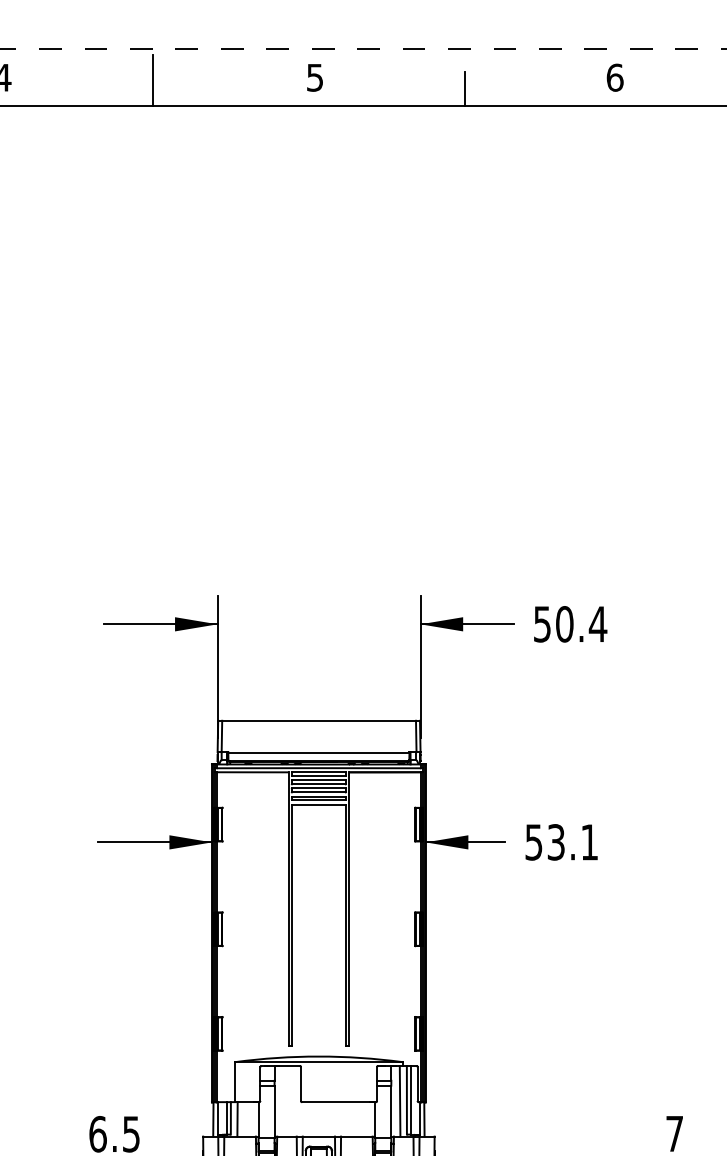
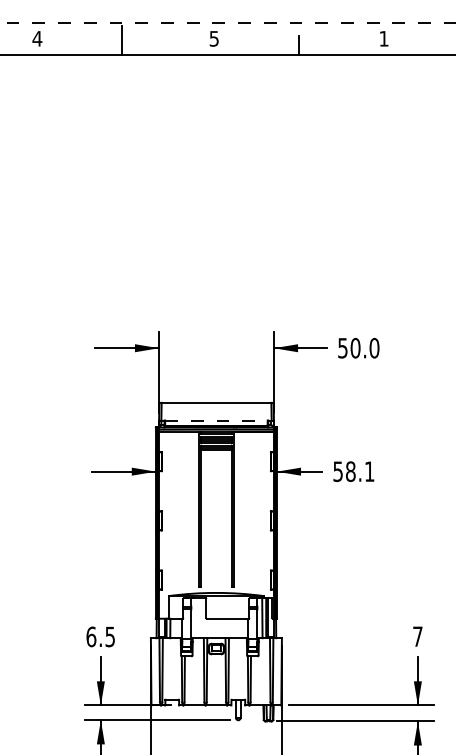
text: (614, 77) -> (383, 38), 6 -> 1
text: (598, 623) -> (374, 347), 50.4 -> 50.0
line: (319, 753) -> (216, 421), solid -> dashed
text: (555, 842) -> (350, 471), 53.1 -> 58.1

